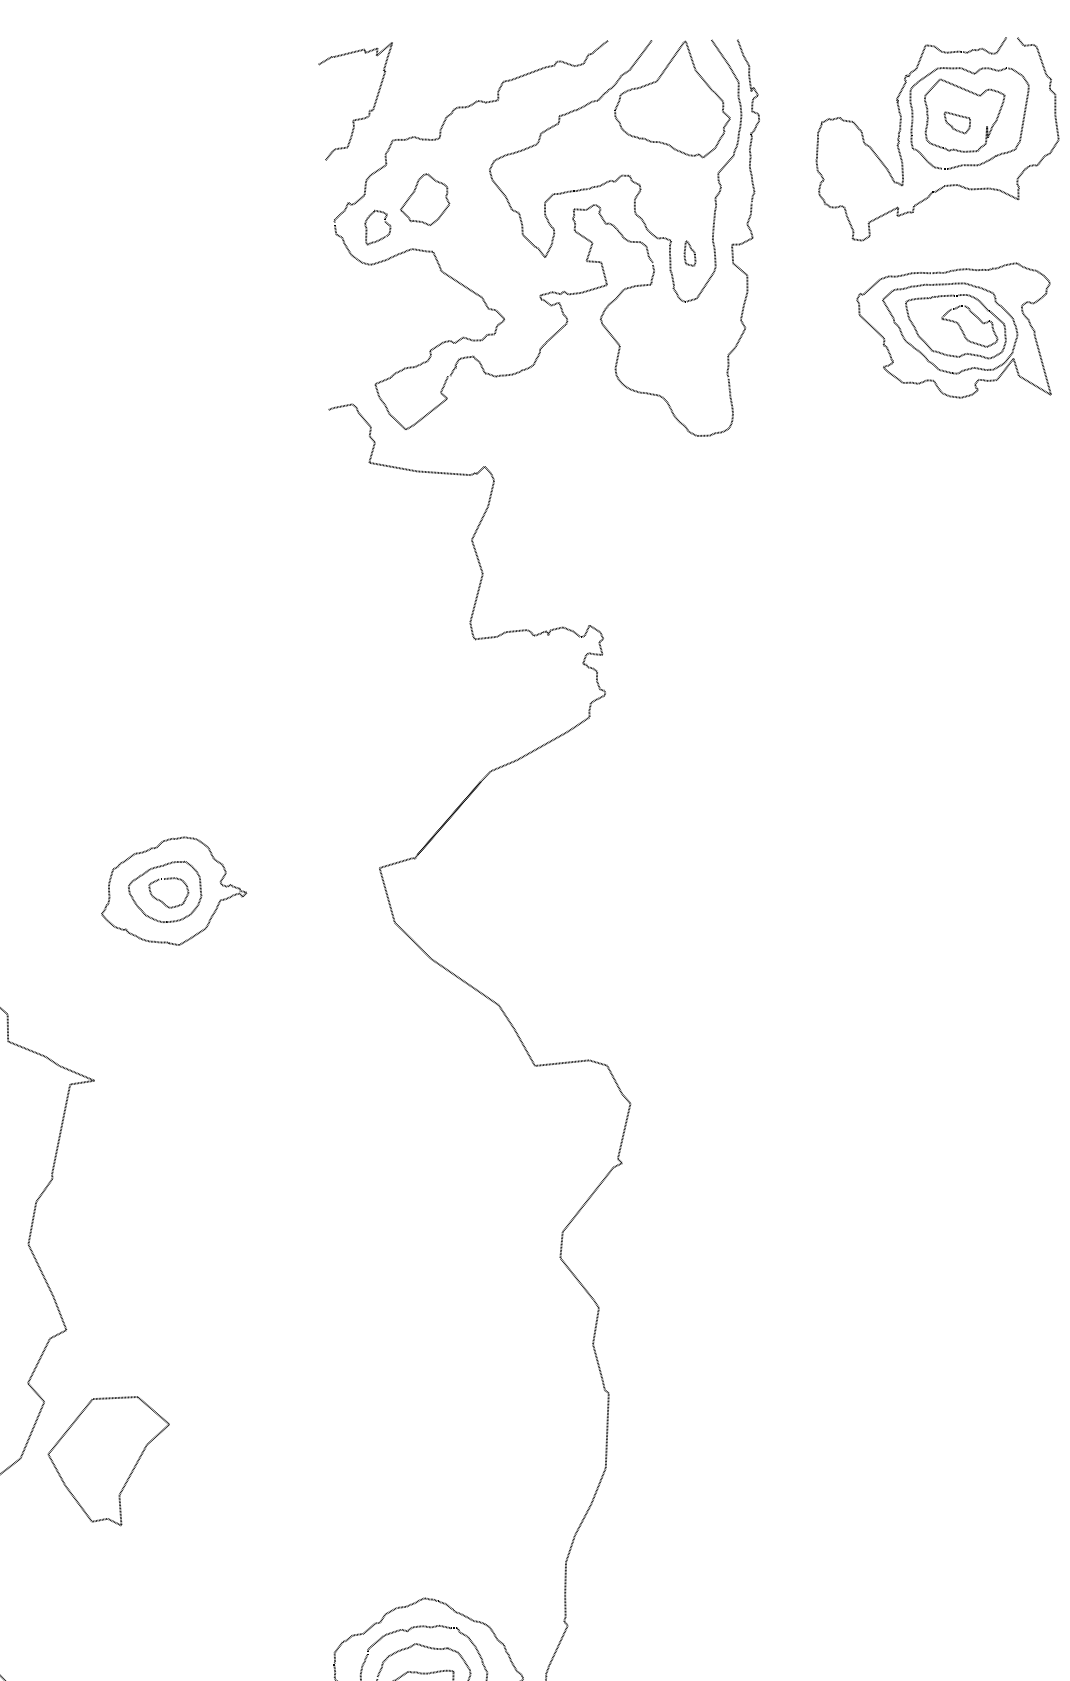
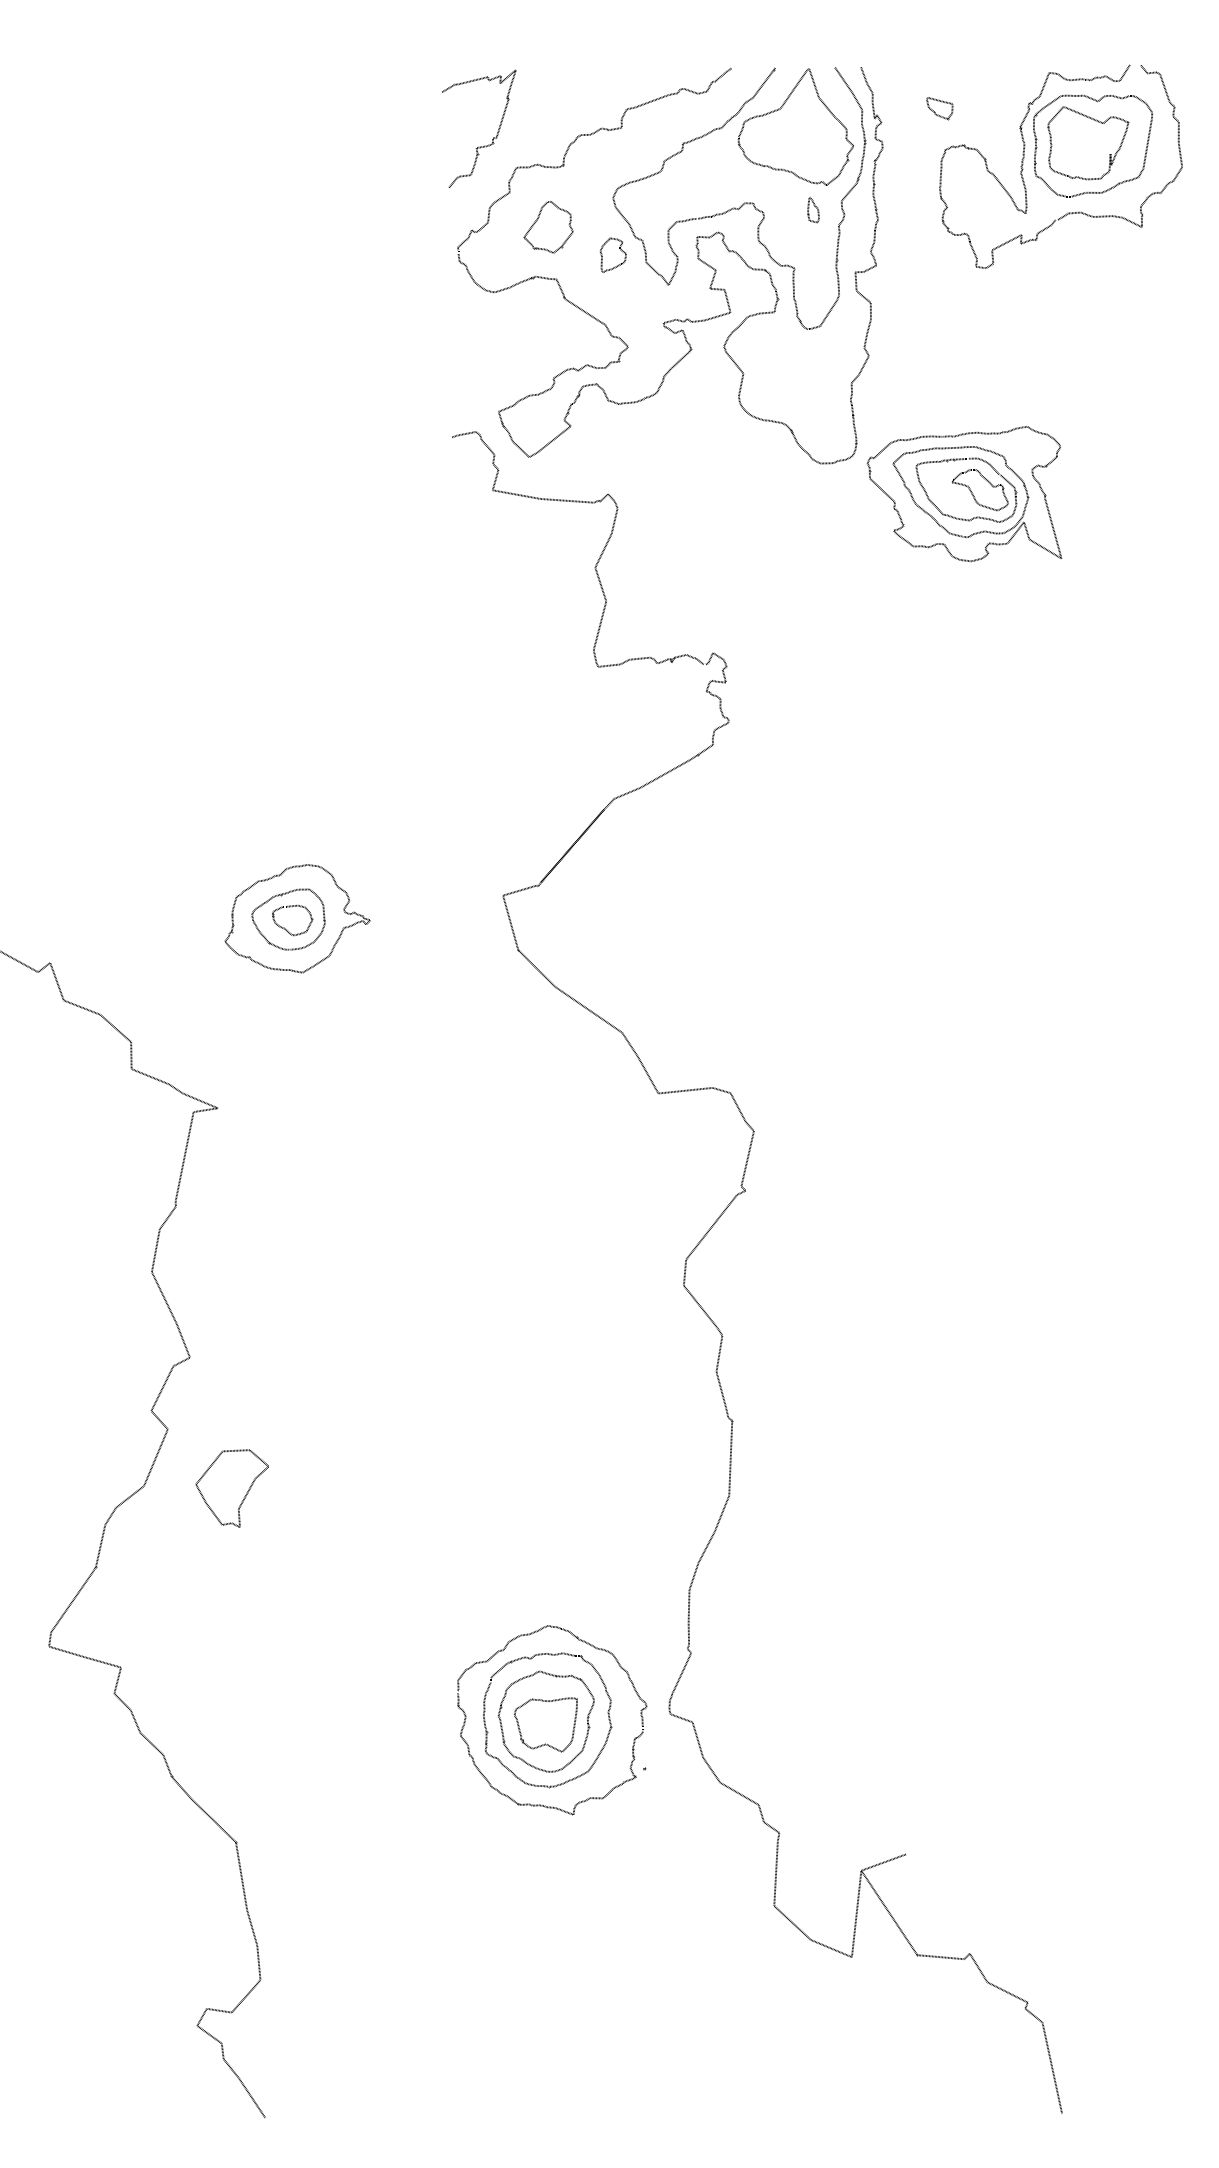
part: (957, 122) -> (939, 108), moved
part: (377, 226) -> (612, 254), moved
part: (690, 253) -> (813, 210), moved
part: (954, 330) -> (964, 494), moved
part: (109, 1460) -> (232, 1488), size x0.6

